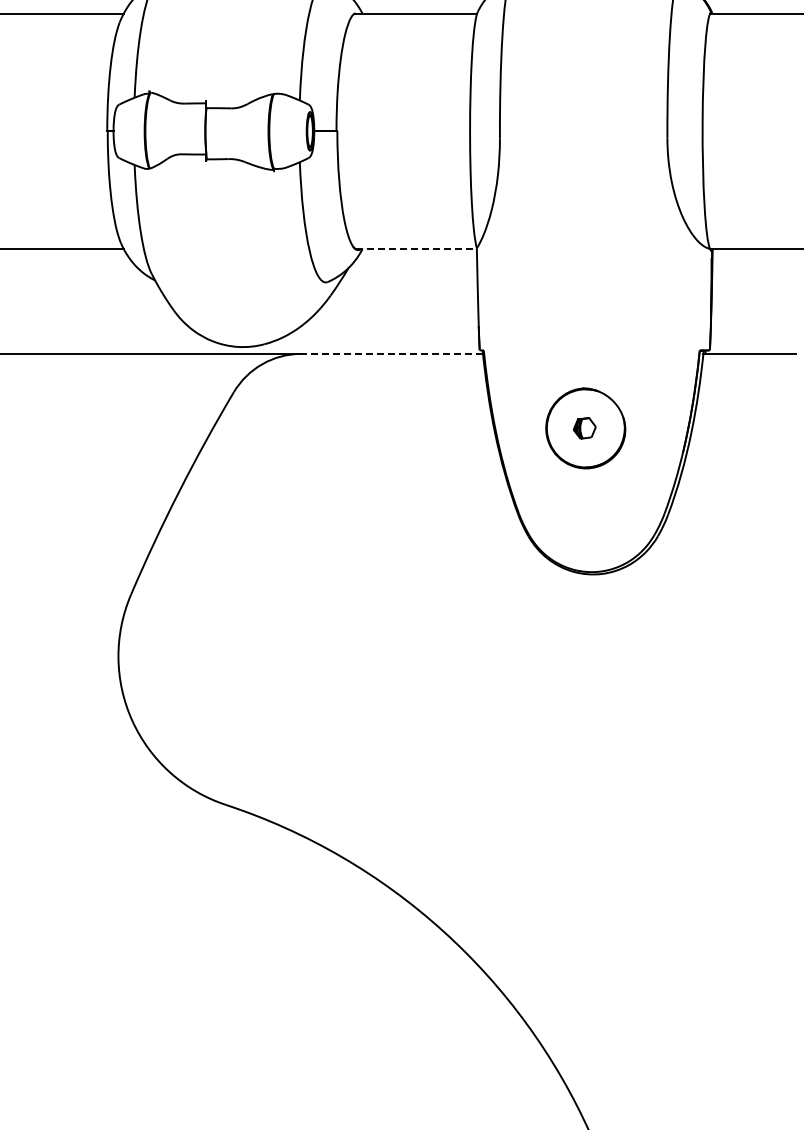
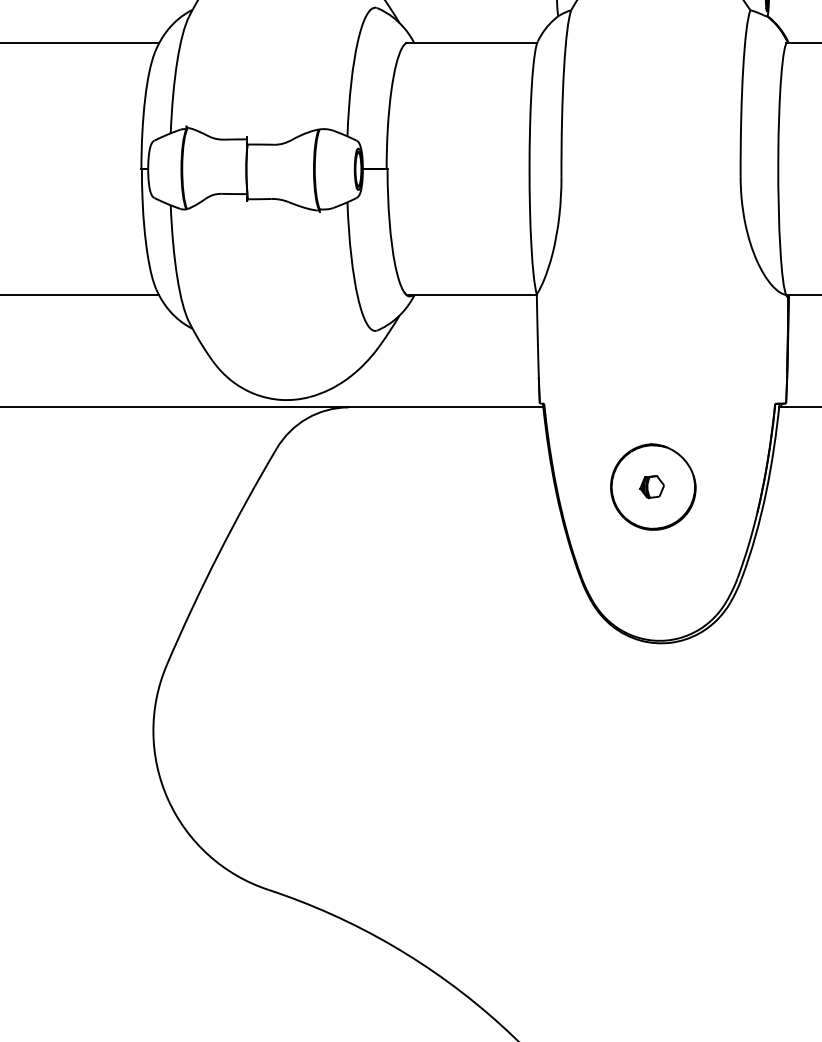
line: (416, 249) -> (472, 295), dashed -> solid
line: (391, 353) -> (445, 406), dashed -> solid

